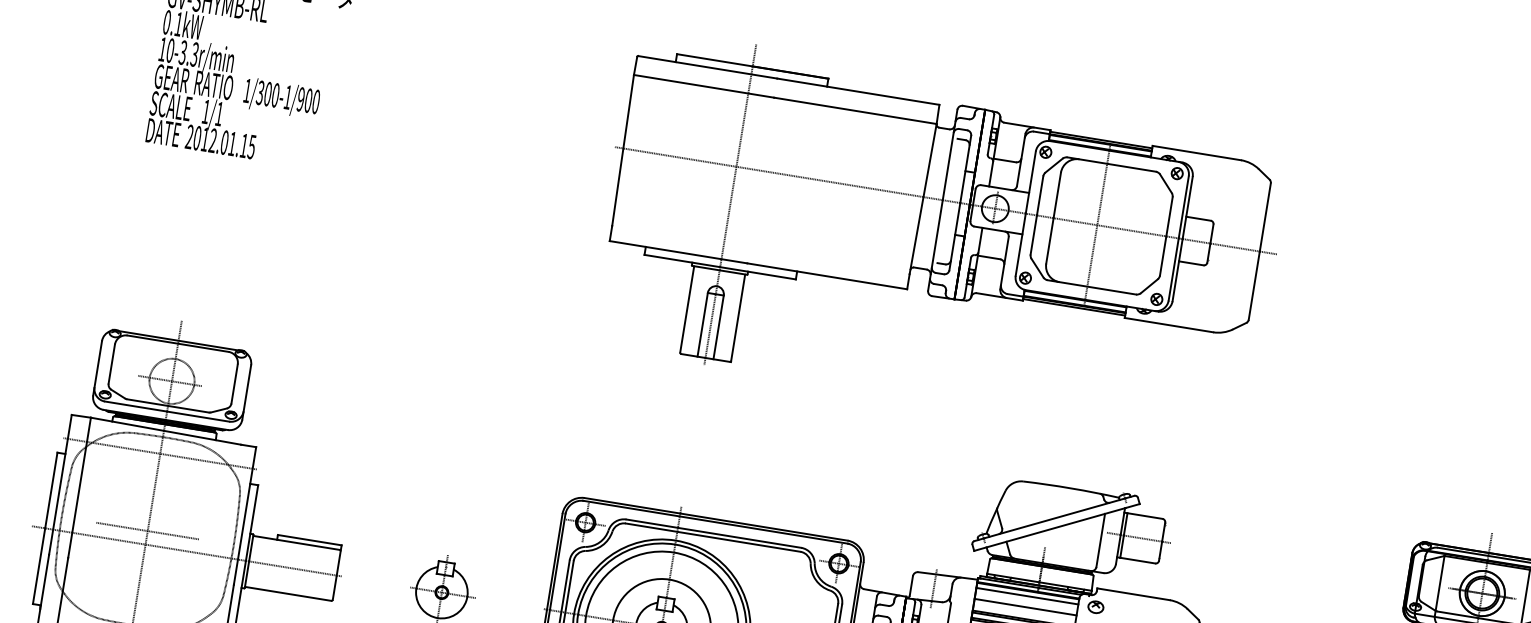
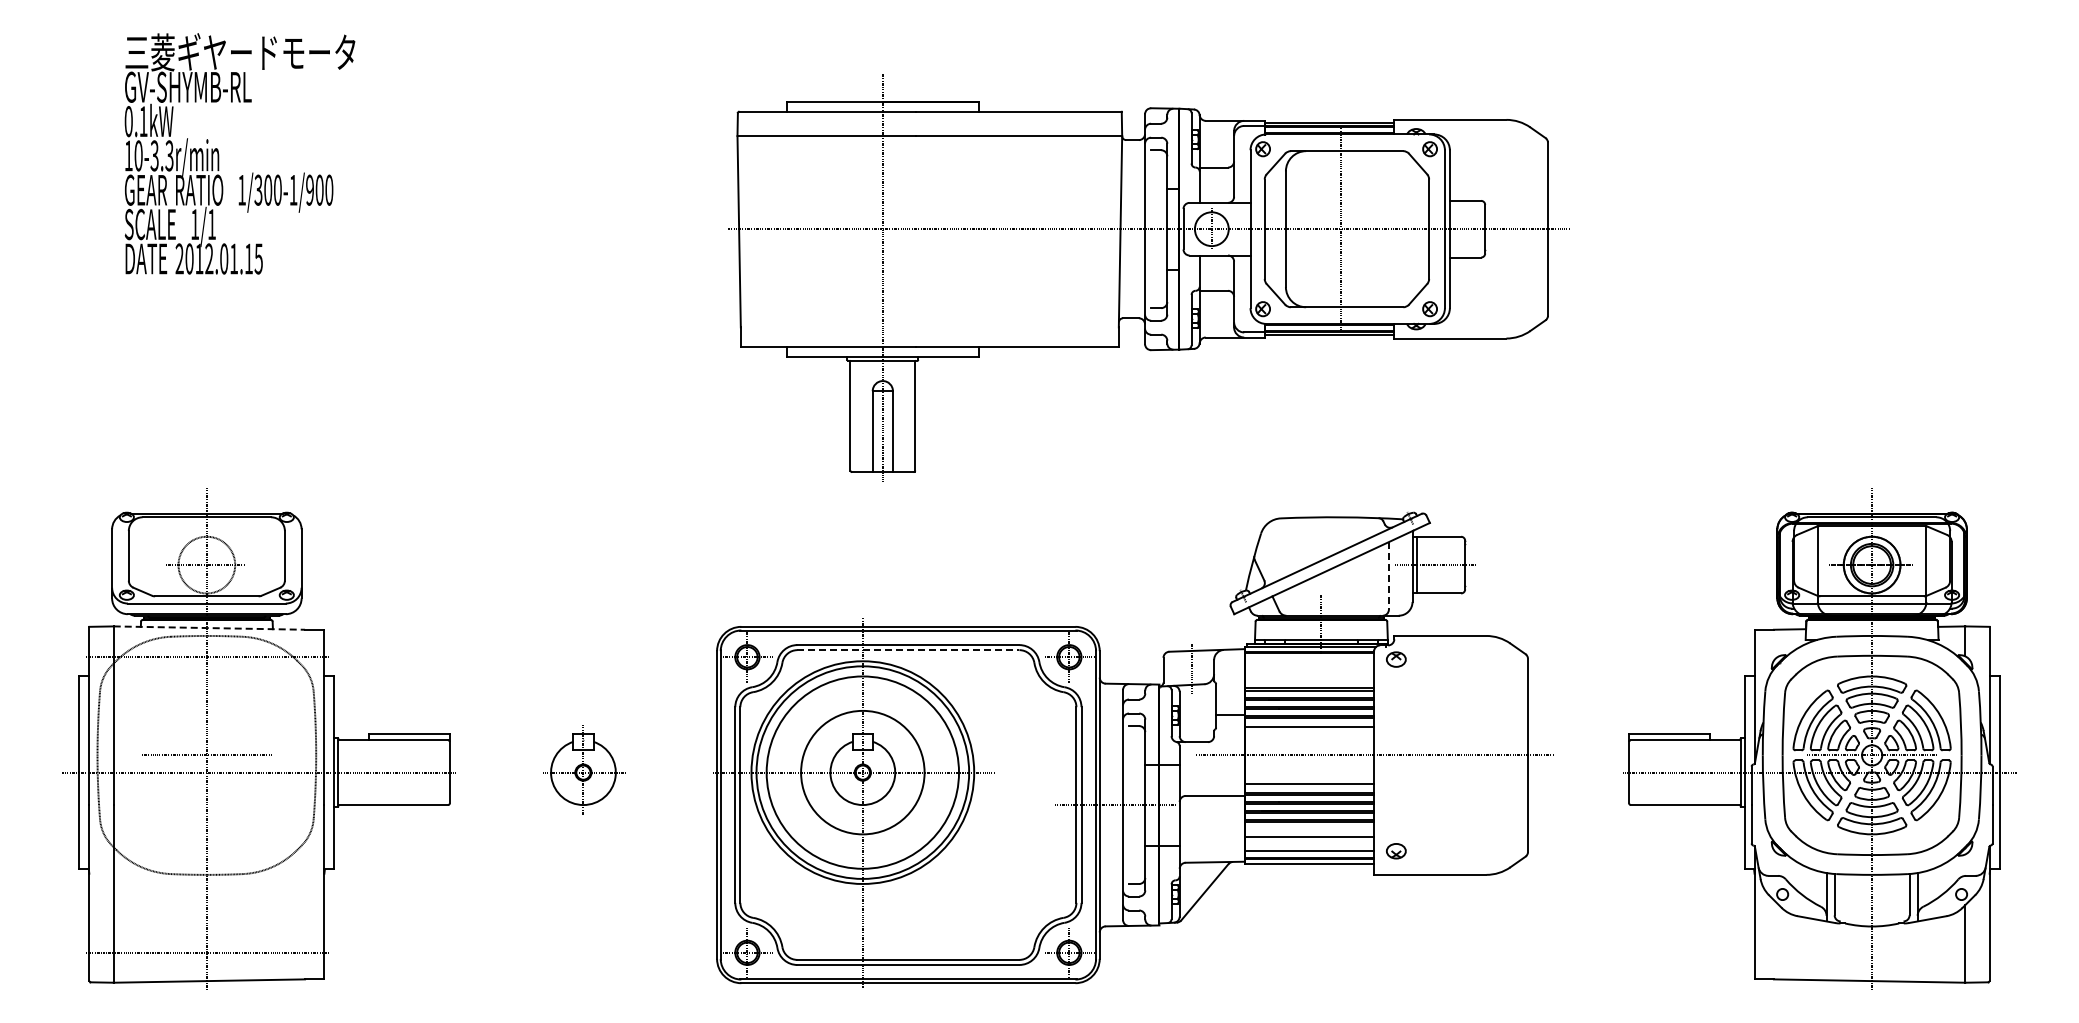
part: (939, 238) -> (1148, 277), moved
line: (166, 431) -> (209, 628), solid -> dashed
line: (713, 537) -> (908, 650), solid -> dashed
line: (1100, 540) -> (1388, 575), solid -> dashed
line: (1027, 596) -> (1309, 659), removed
line: (1025, 607) -> (1309, 673), removed

